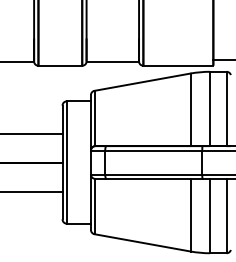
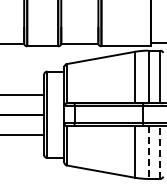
line: (226, 215) -> (160, 152), solid -> dashed
line: (209, 217) -> (148, 153), solid -> dashed

